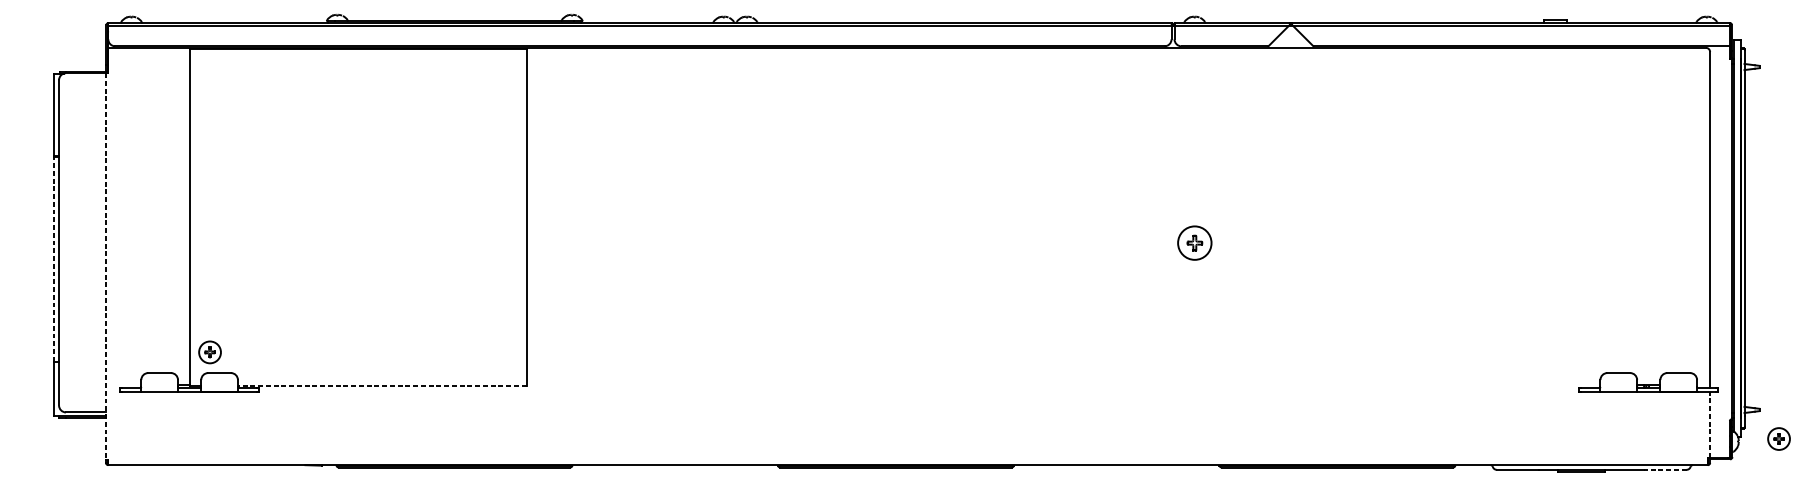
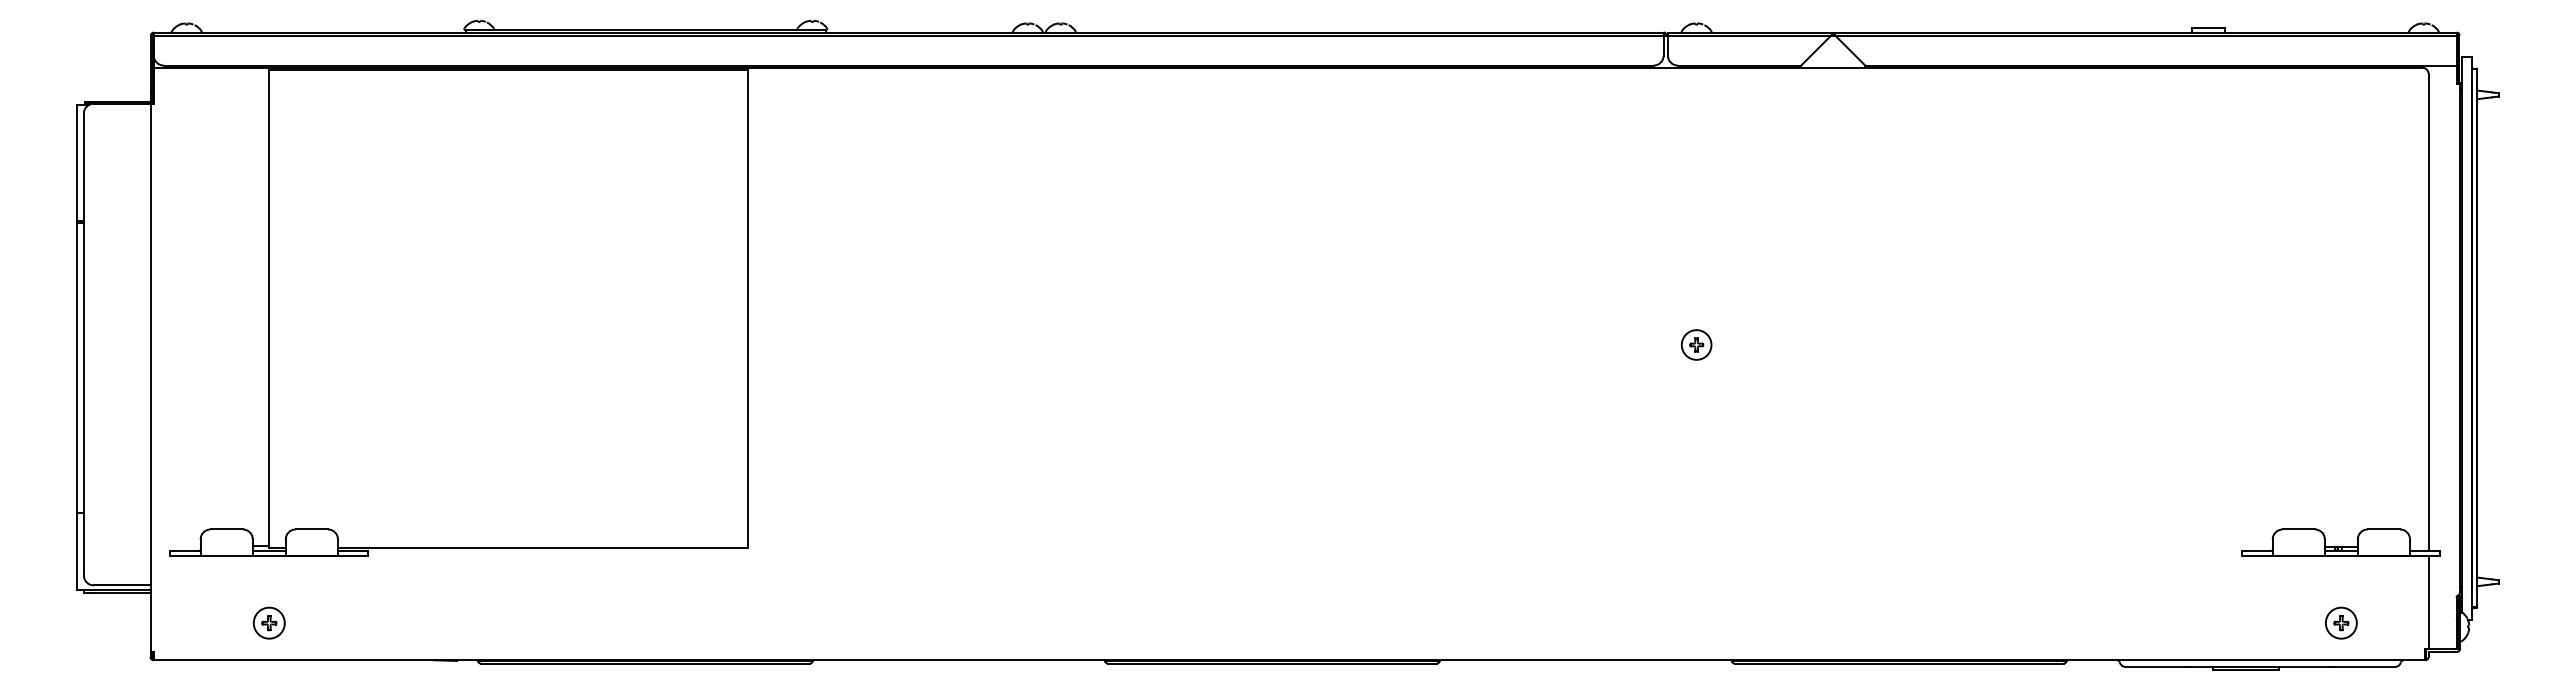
part: (1194, 242) -> (1696, 344), size x0.62
line: (54, 258) -> (77, 367), dashed -> solid
line: (105, 266) -> (150, 378), dashed -> solid
part: (209, 351) -> (268, 622), moved
line: (382, 386) -> (542, 548), dashed -> solid
line: (1710, 424) -> (2428, 602), dashed -> solid
part: (1779, 438) -> (2341, 622), moved
line: (1665, 469) -> (2364, 666), dashed -> solid

